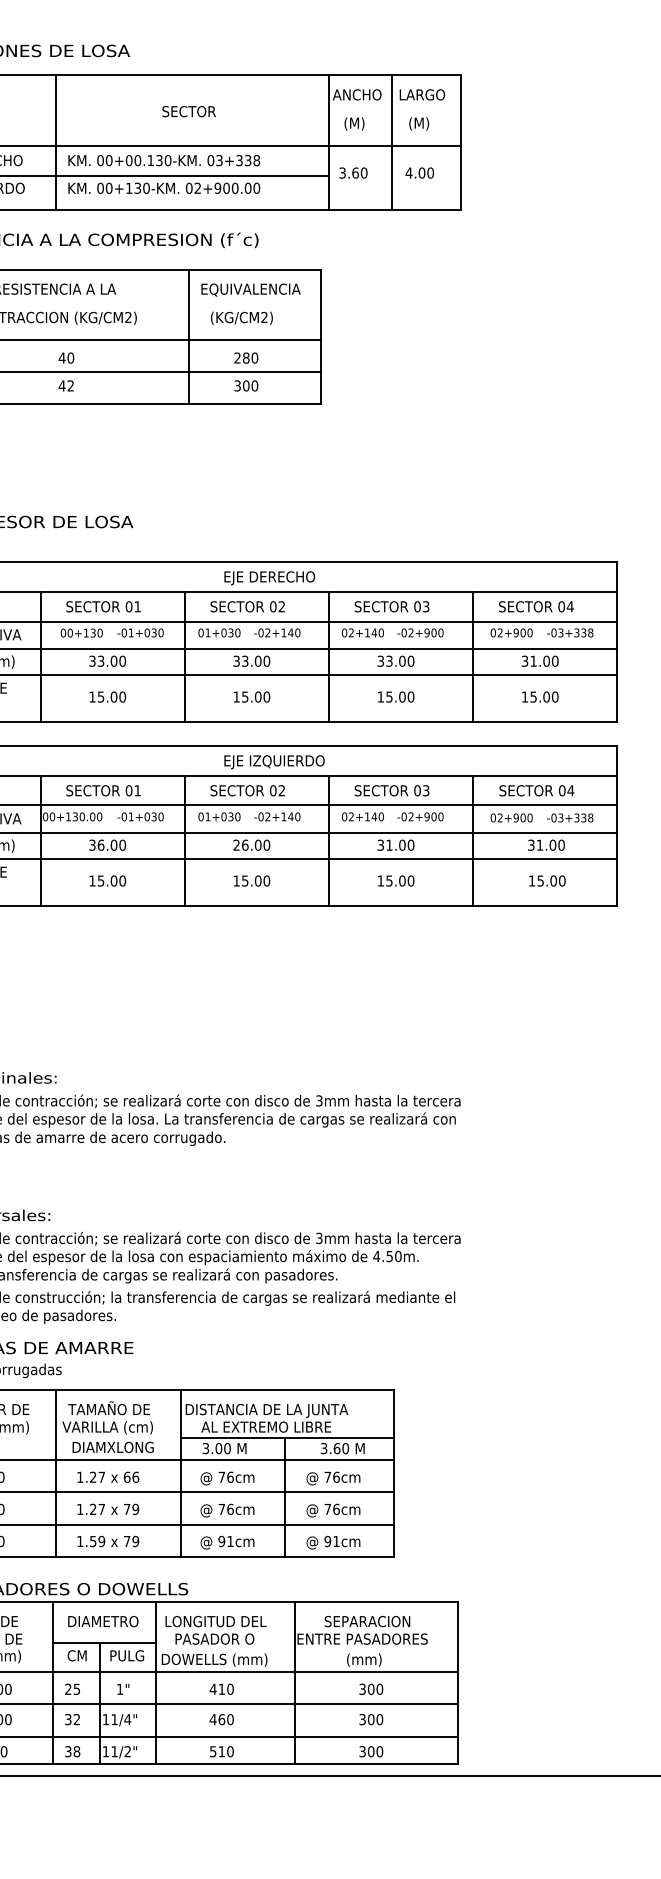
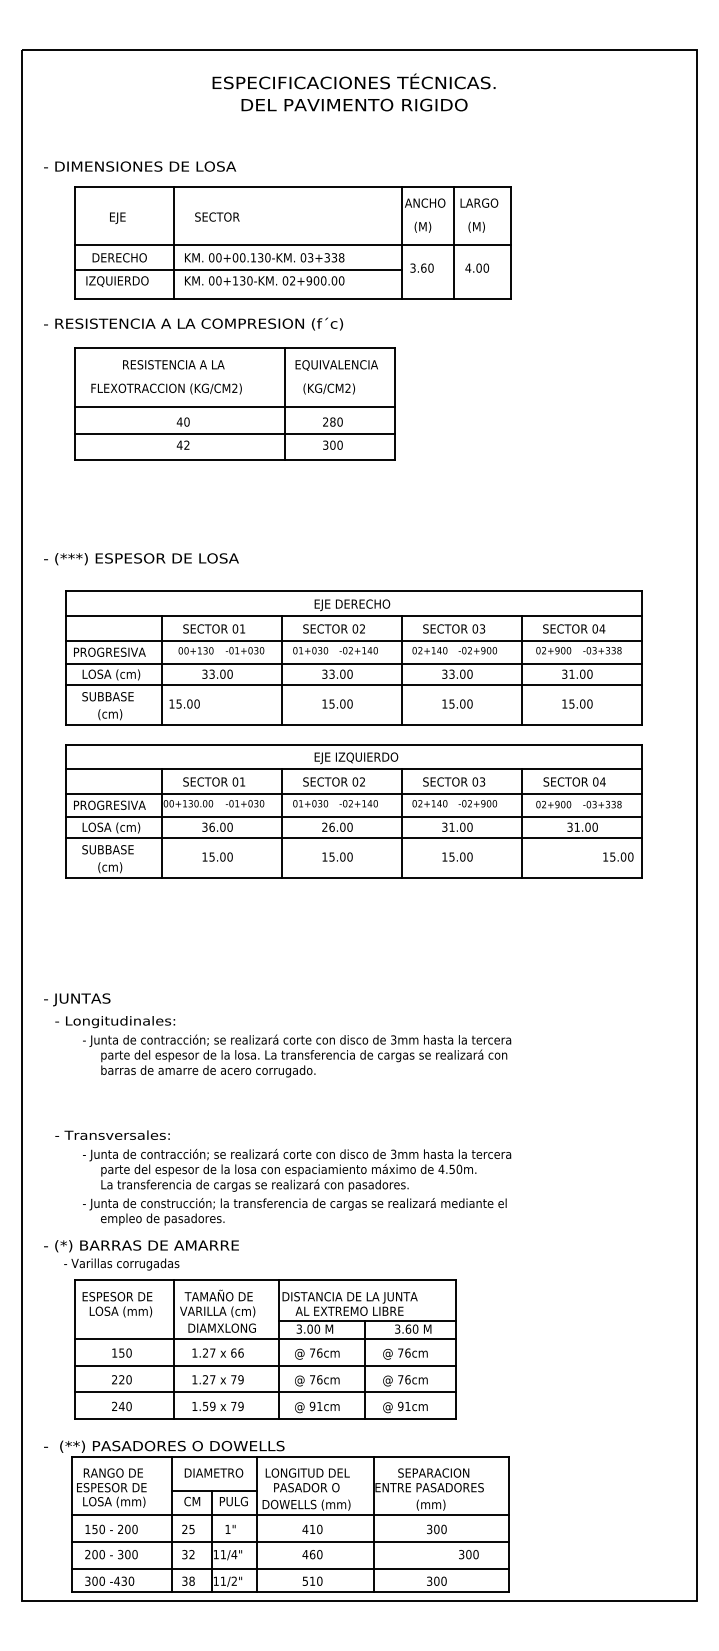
text: (189, 110) -> (217, 216), moved
text: (107, 696) -> (184, 703), moved
text: (547, 880) -> (618, 856), moved
text: (370, 1719) -> (468, 1554), moved

